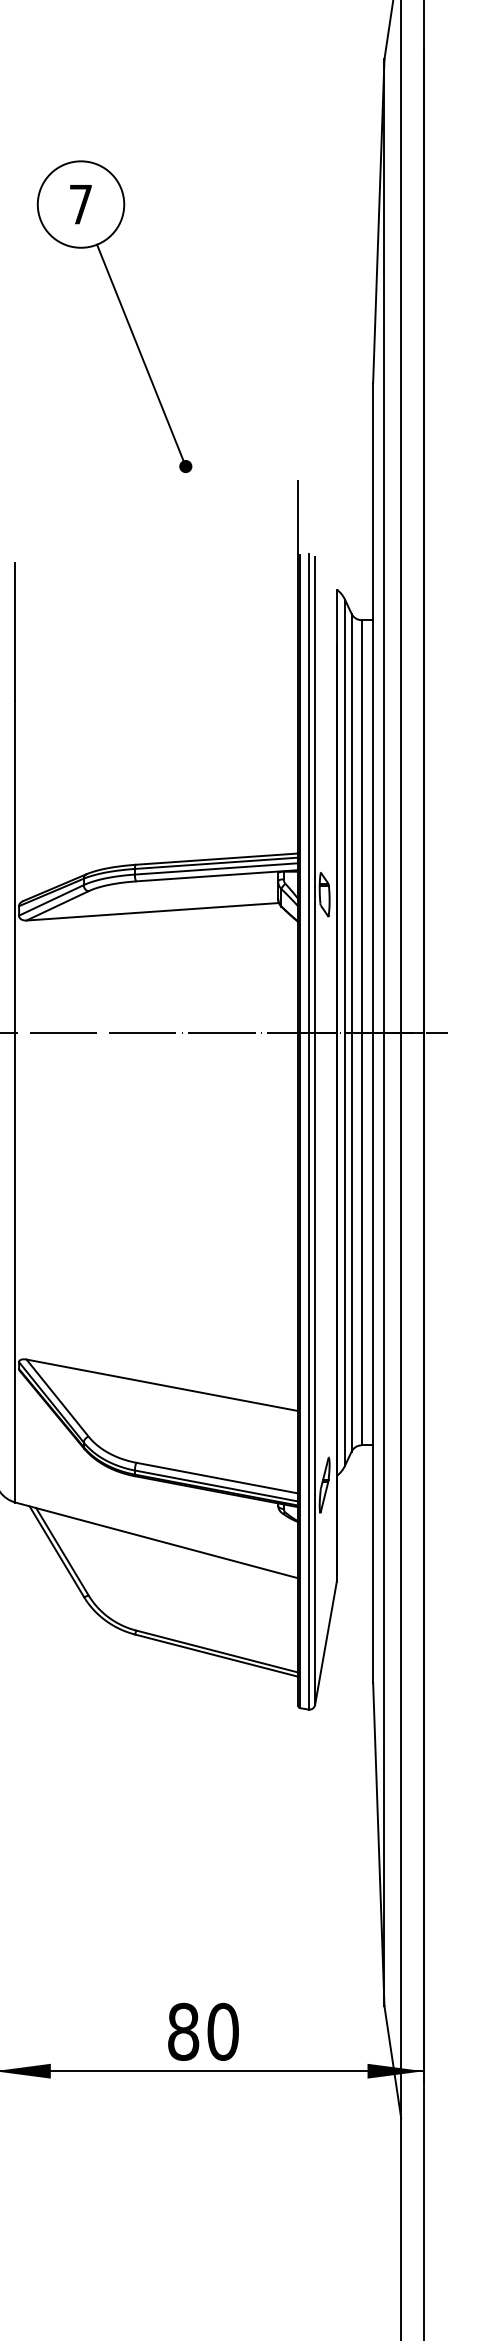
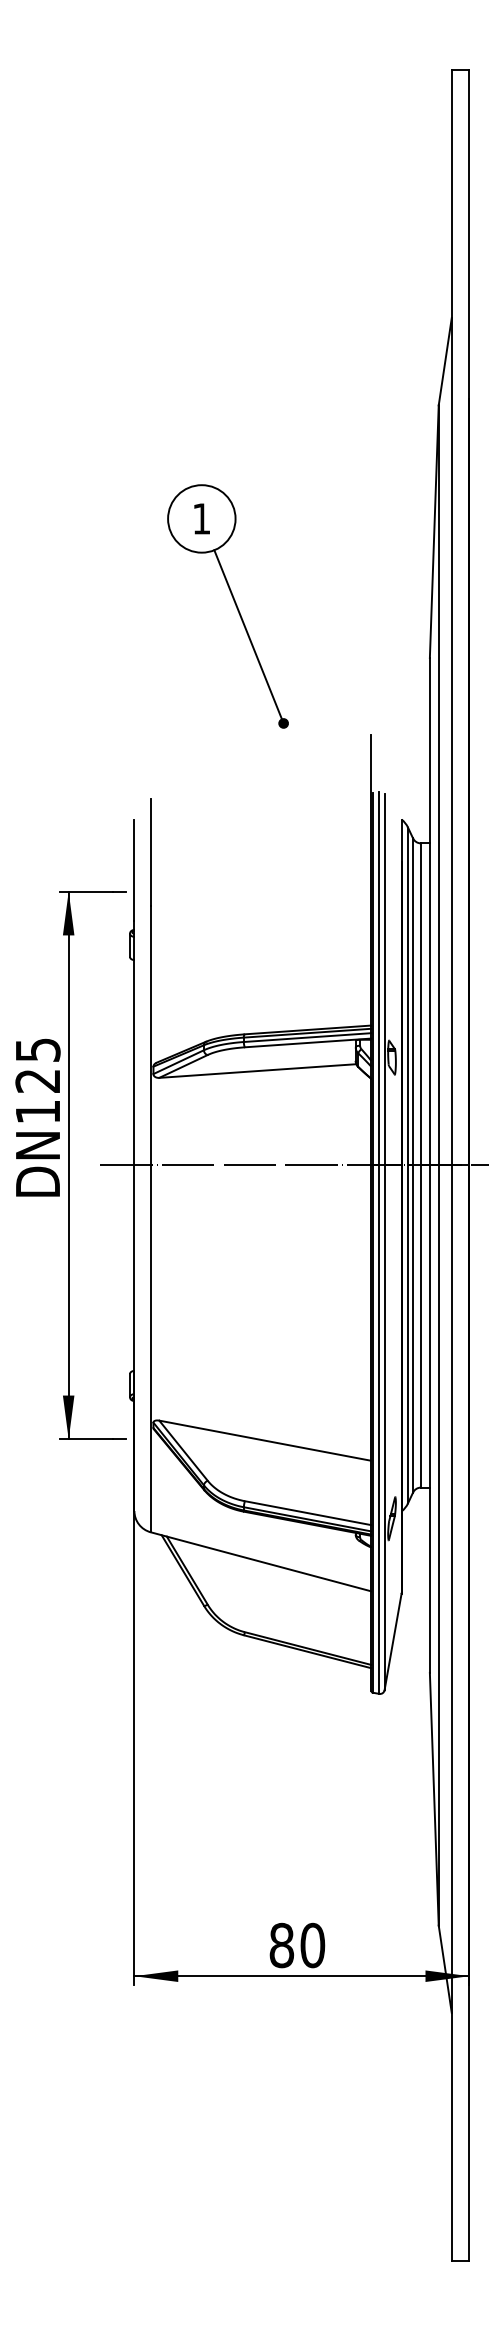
text: (80, 204) -> (201, 518), 7 -> 1

